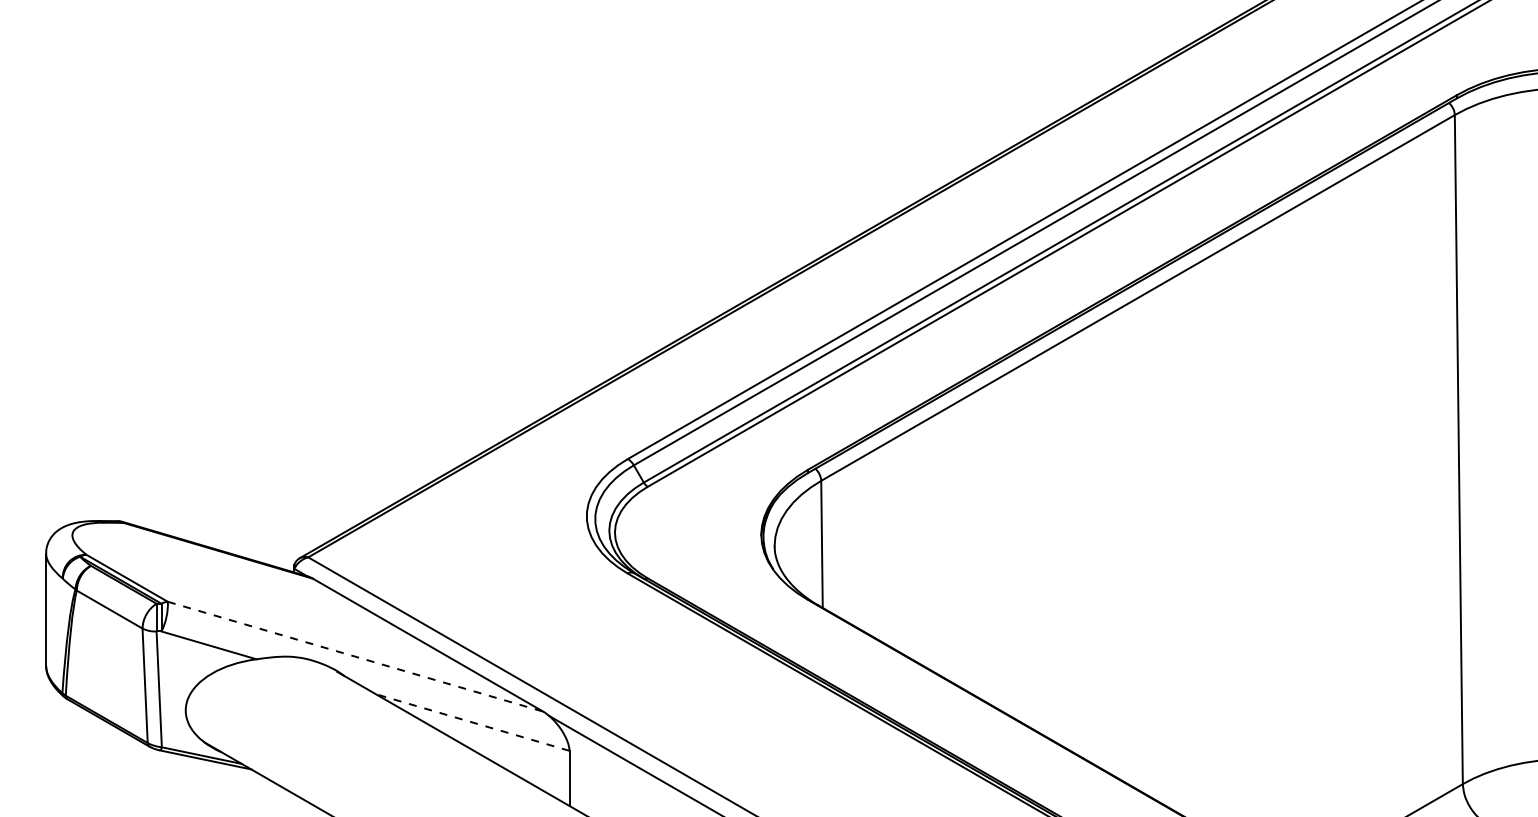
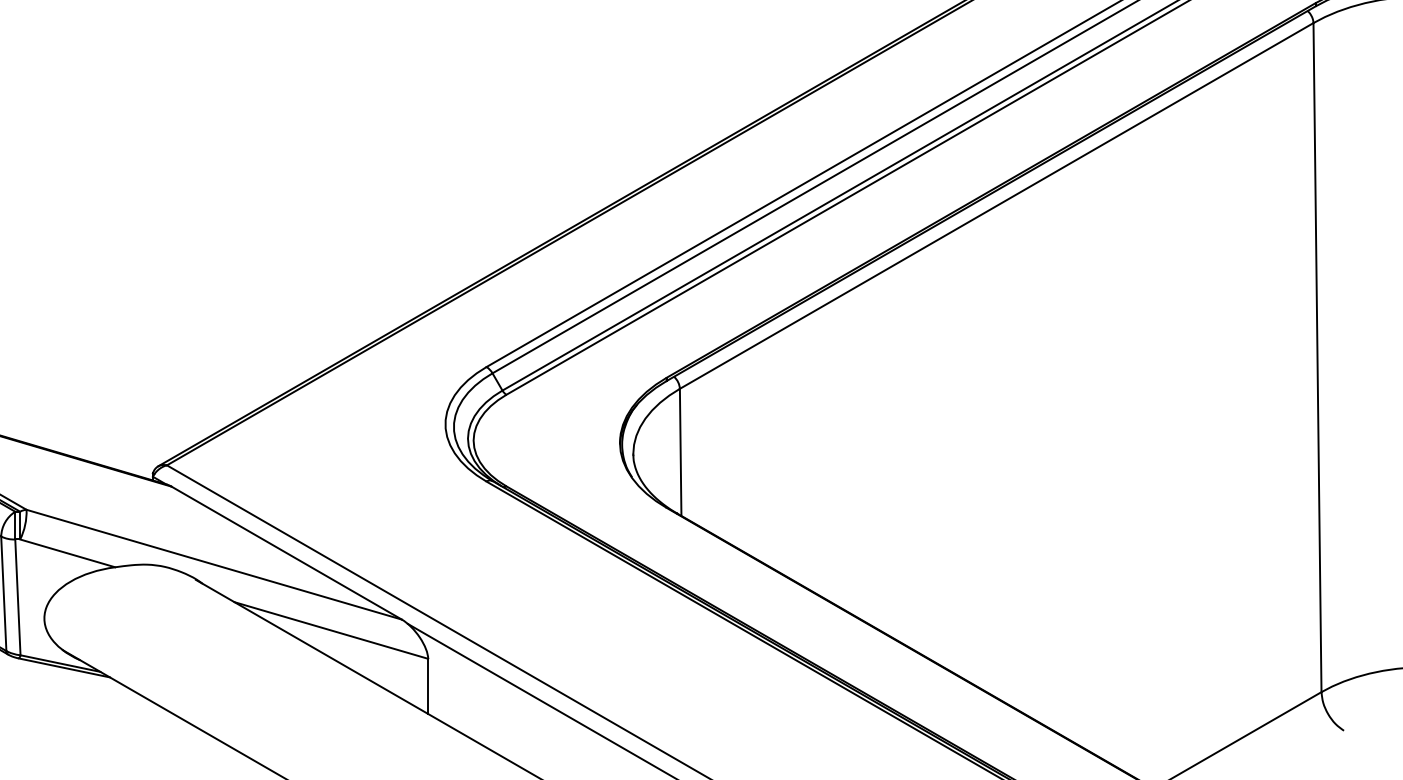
line: (355, 656) -> (214, 564), dashed -> solid
line: (472, 722) -> (331, 630), dashed -> solid

